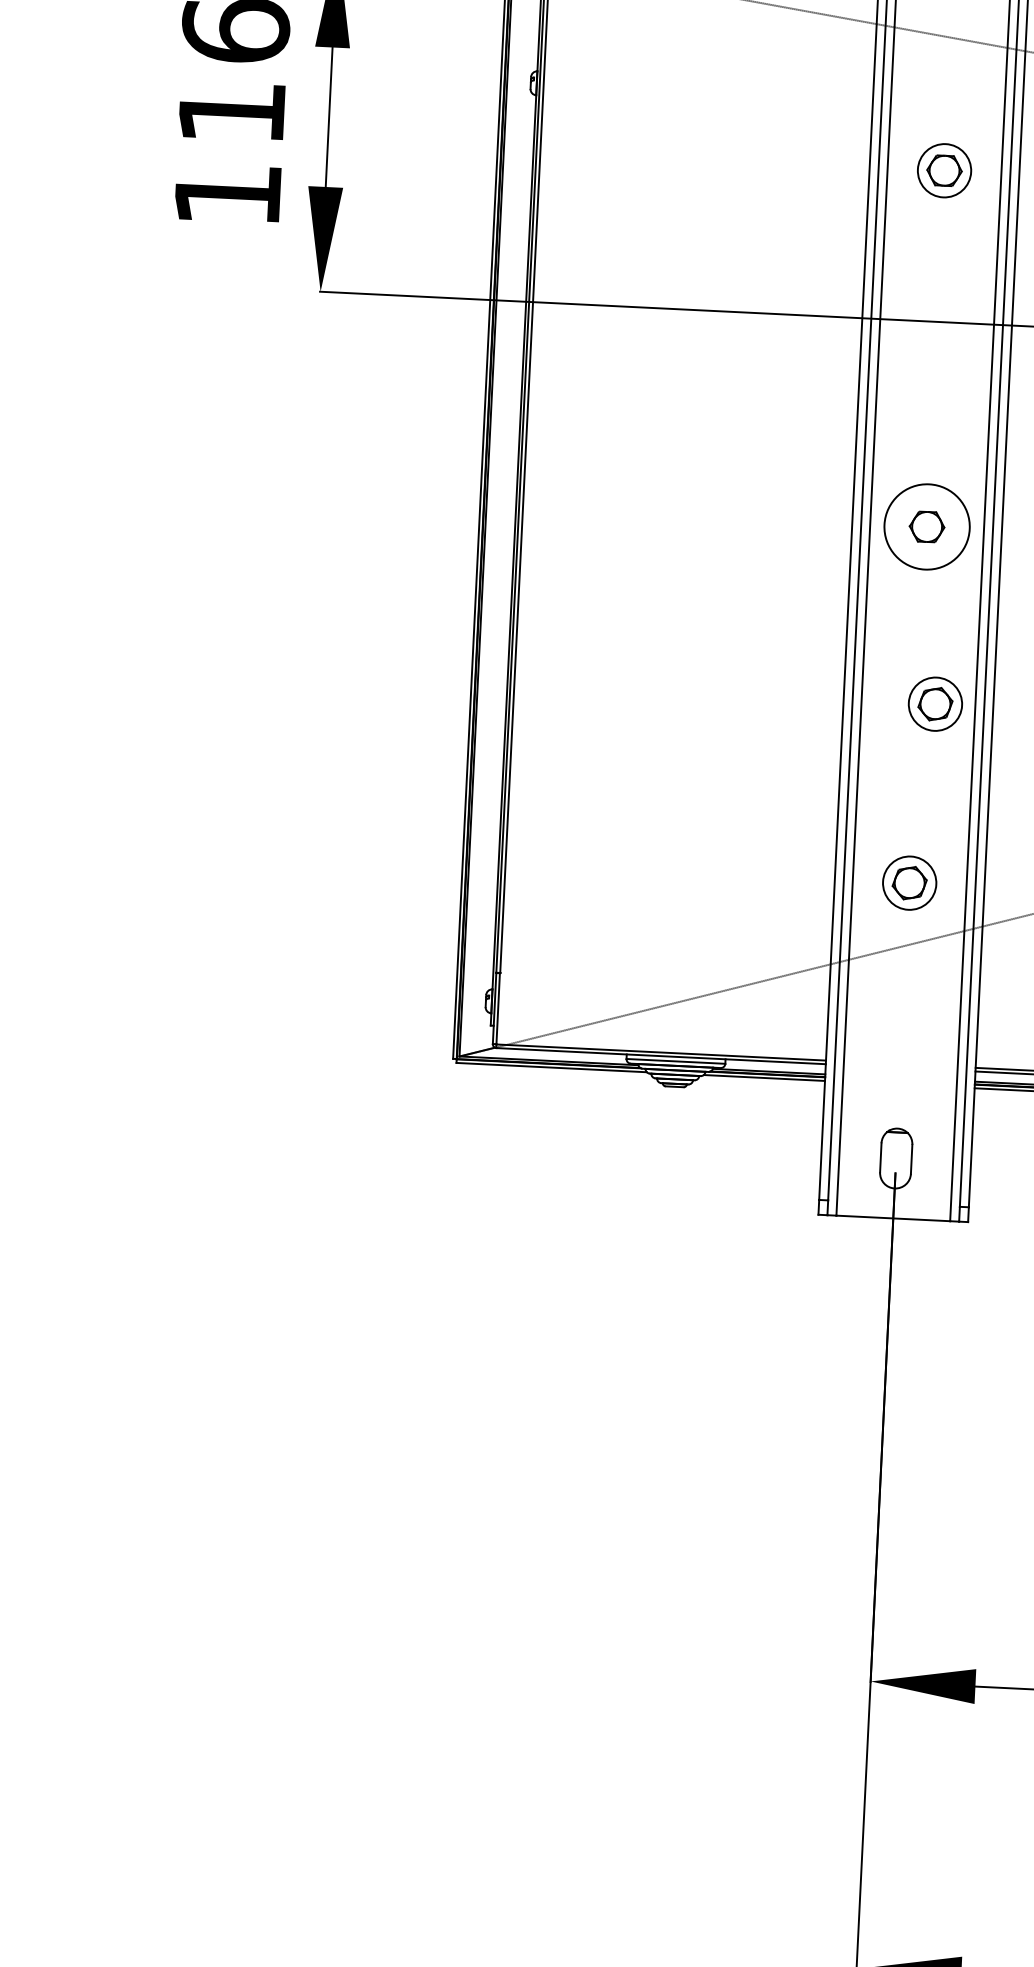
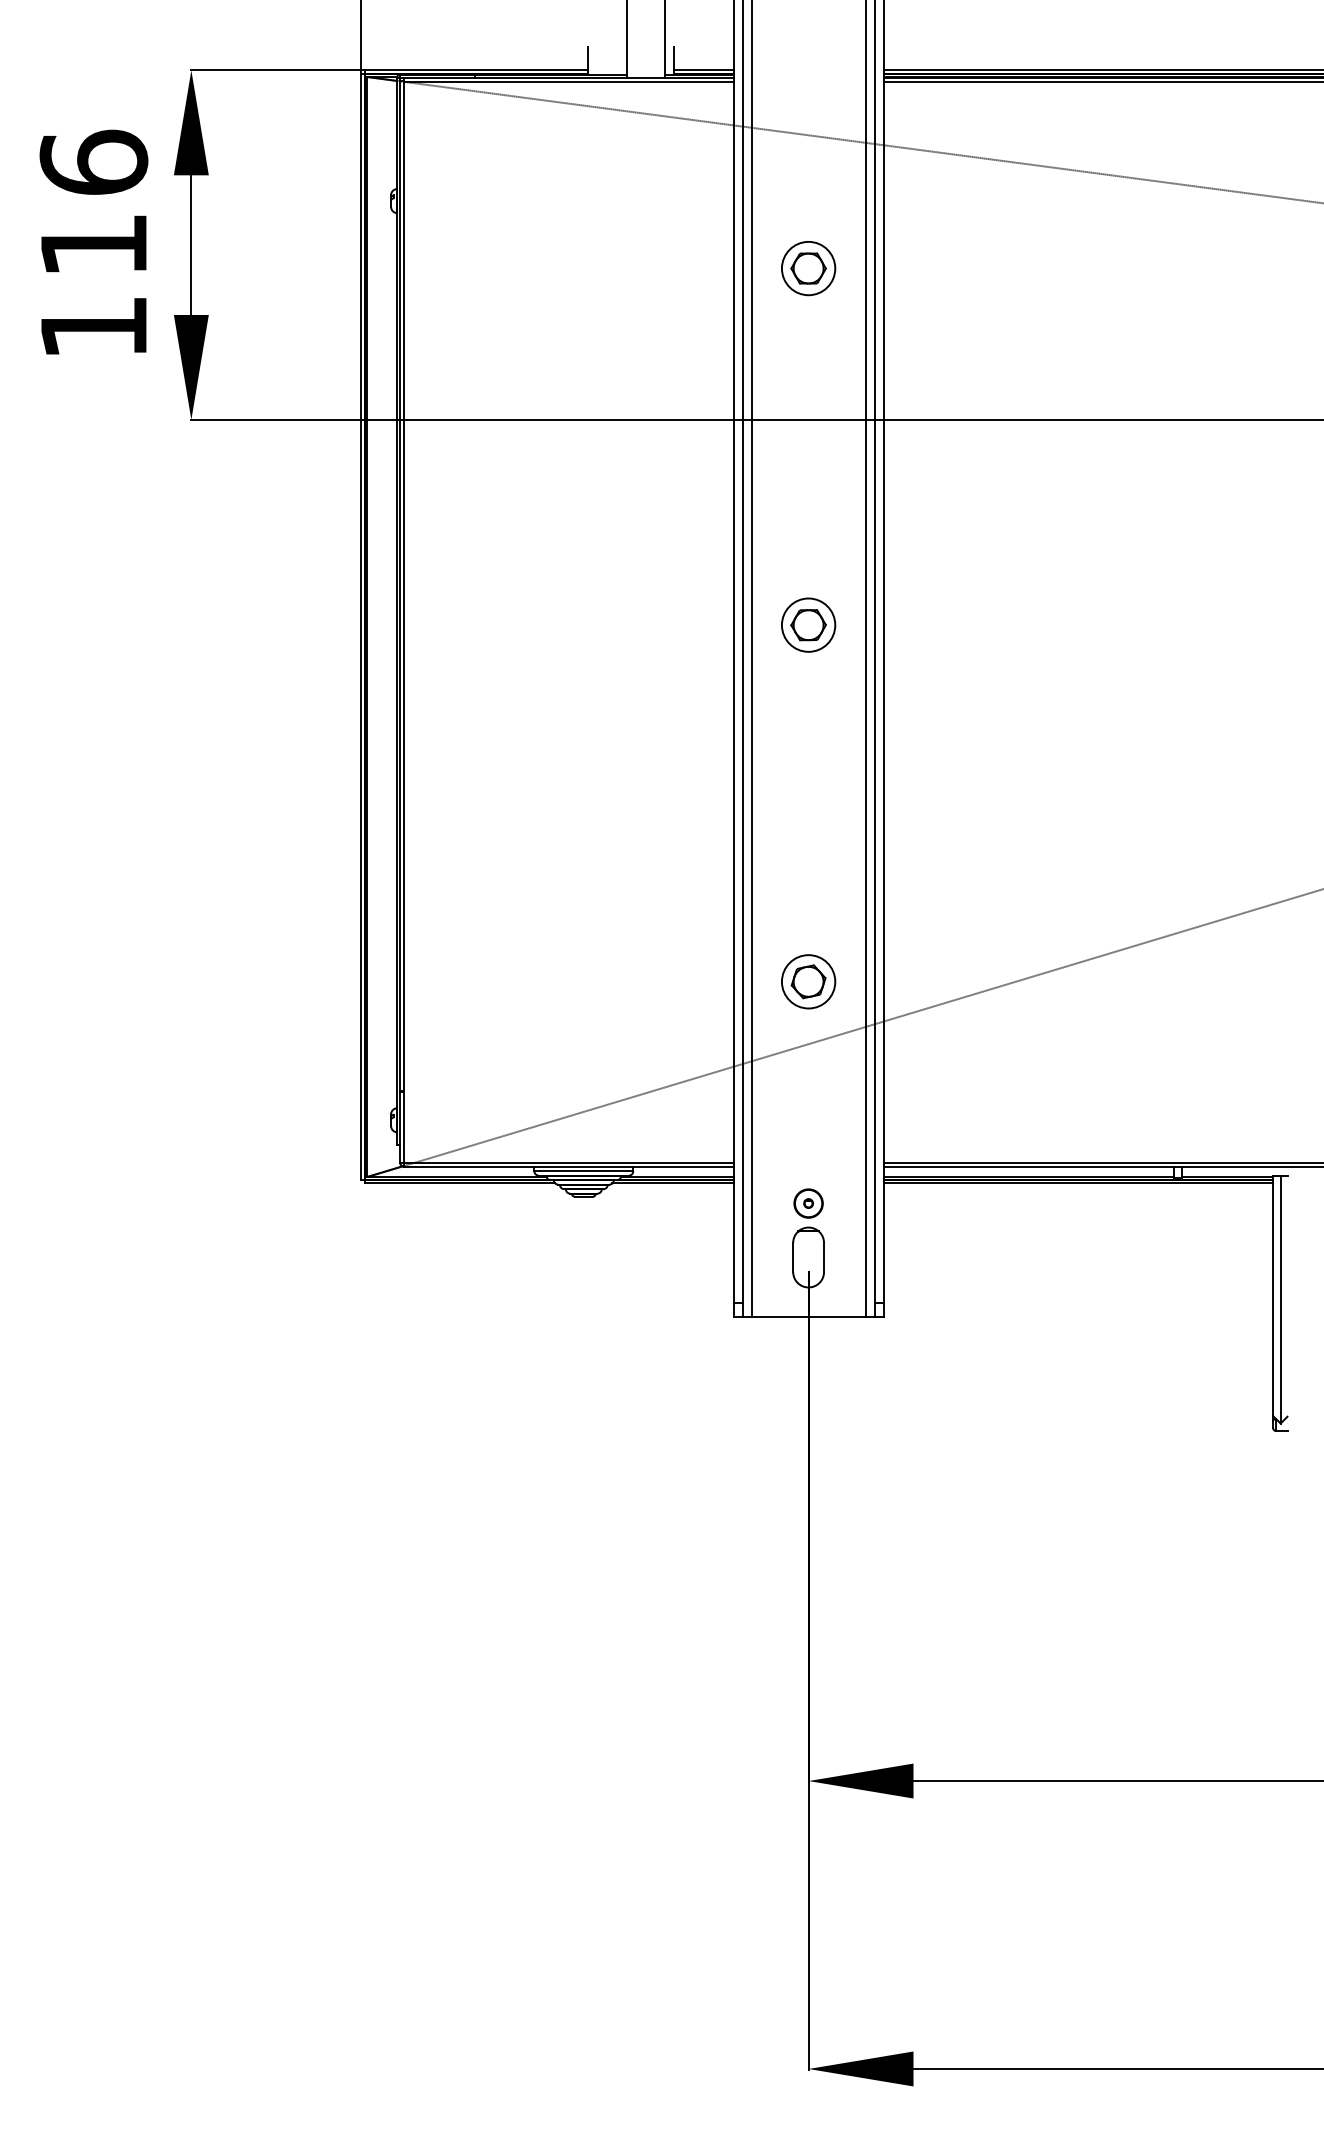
circle: (927, 526) -> (808, 624), size x0.62
part: (935, 703) -> (825, 801), removed
part: (898, 1104) -> (808, 1203), added

